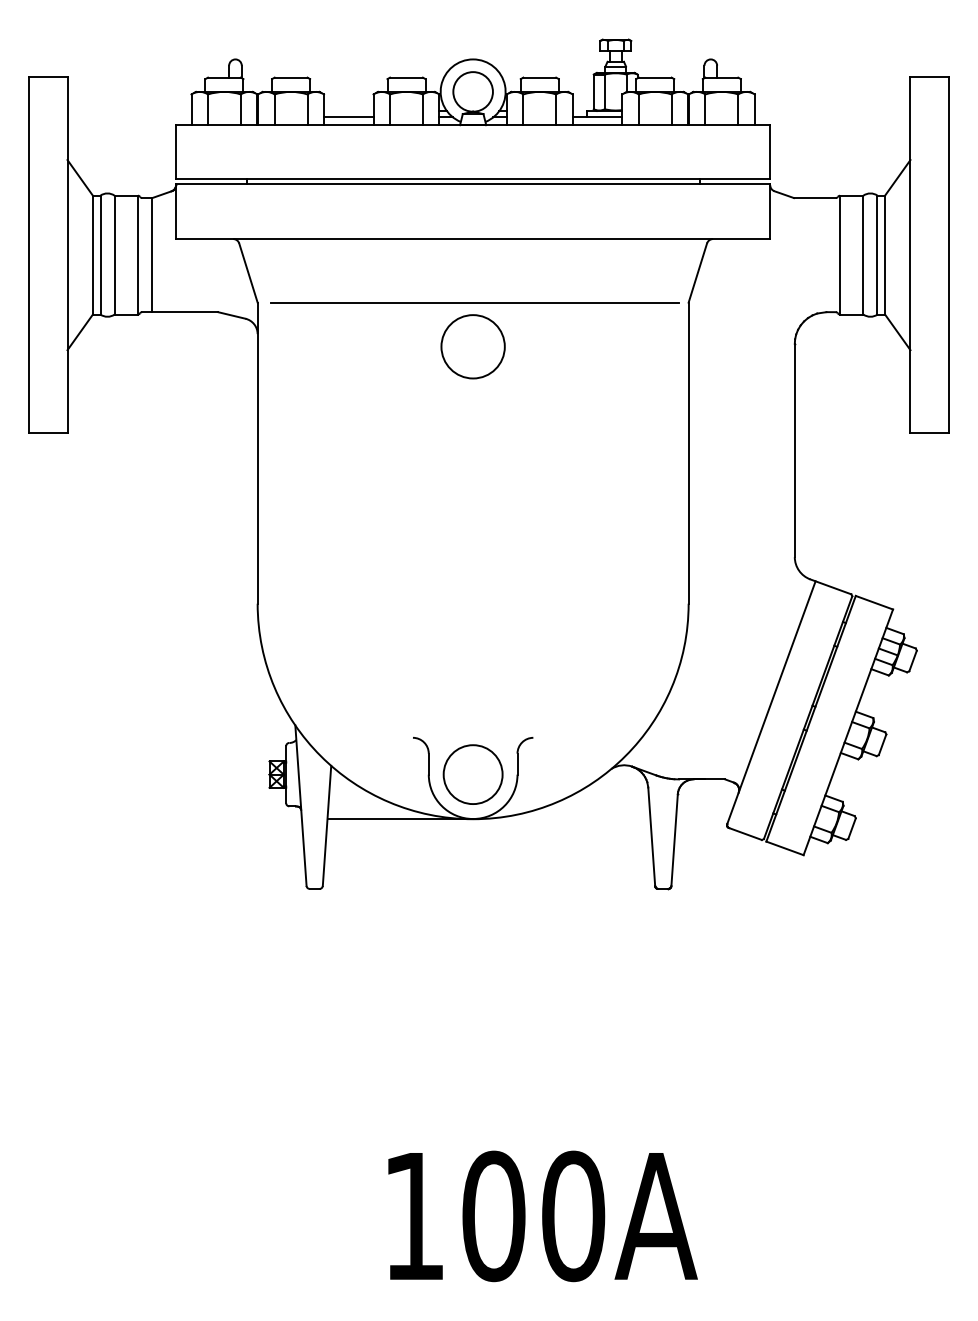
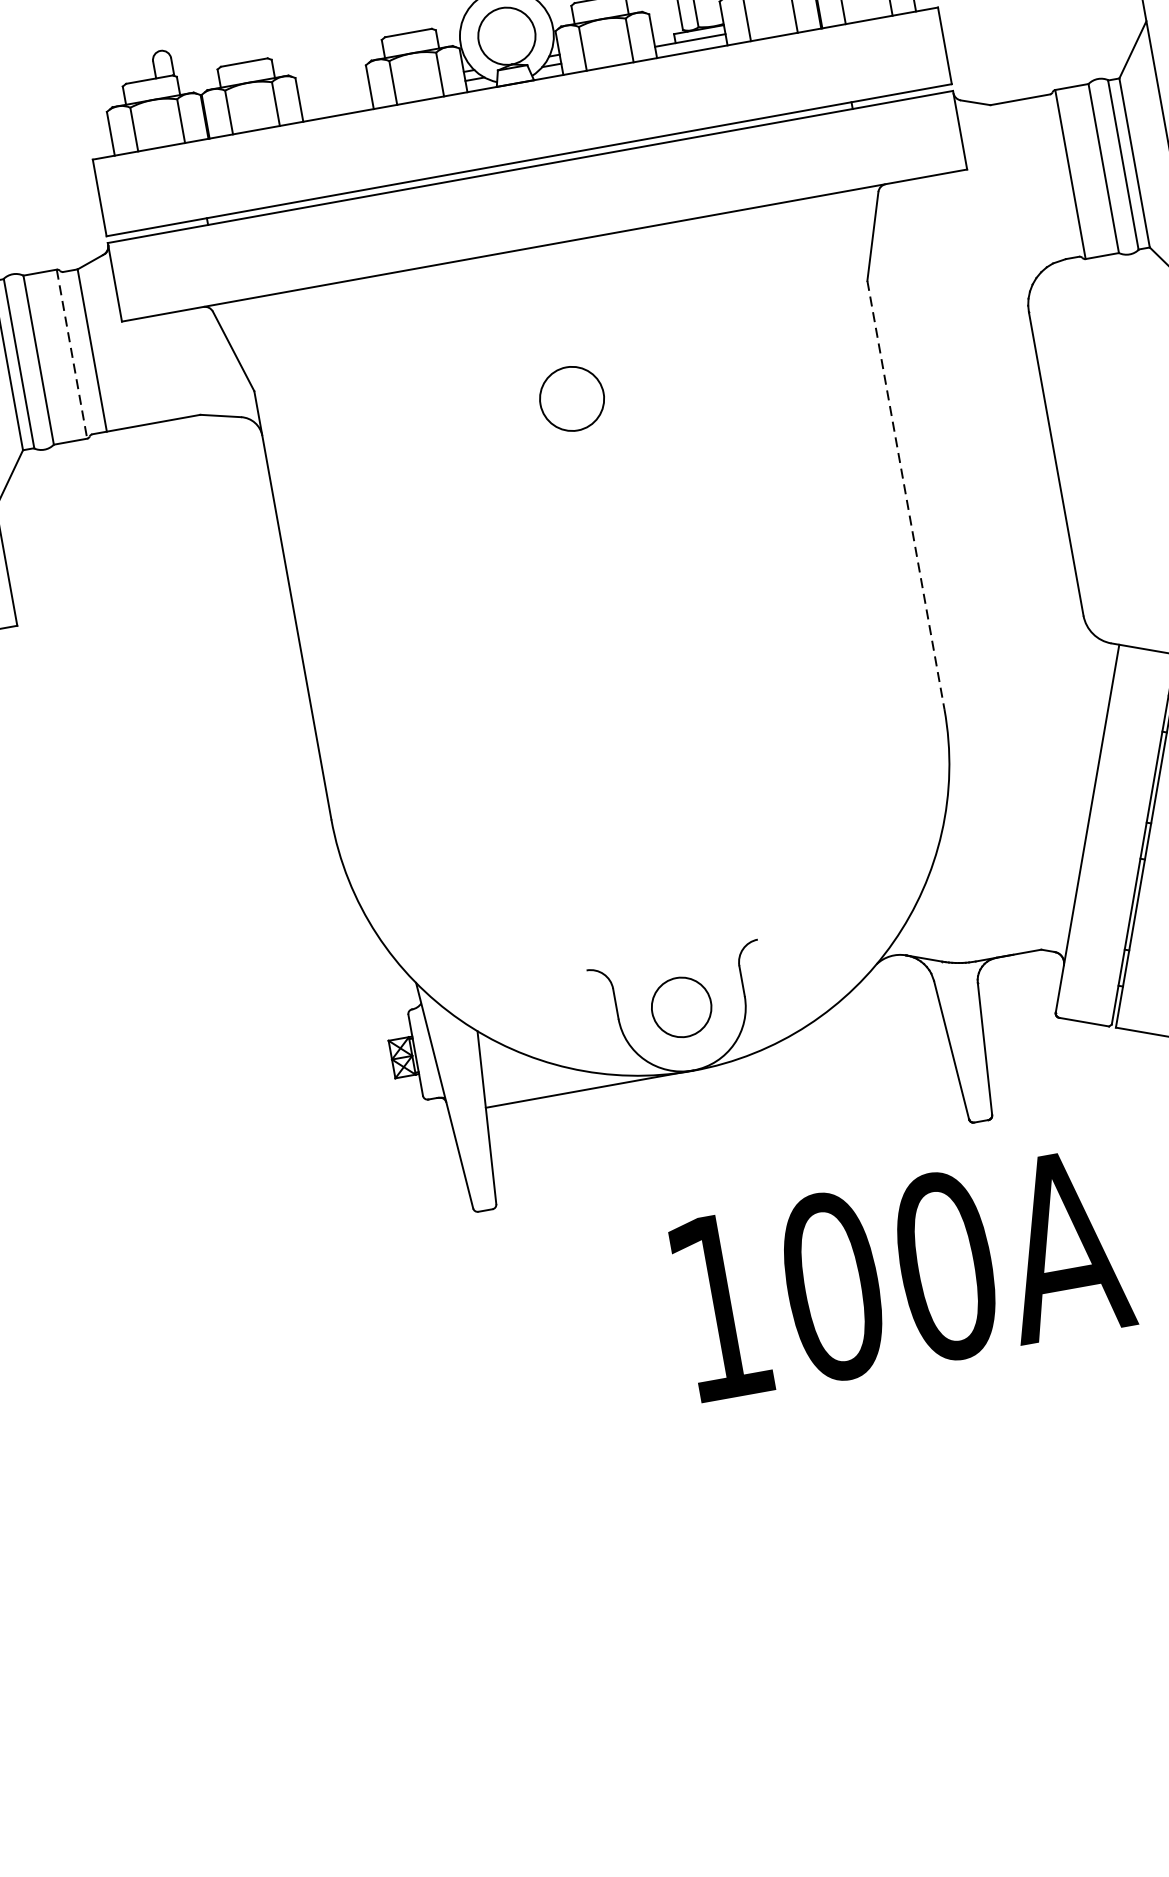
line: (348, 117) -> (336, 104), removed
line: (138, 255) -> (72, 354), solid -> dashed
line: (474, 302) -> (562, 335), removed
circle: (472, 346) -> (571, 398), size x0.7
line: (688, 453) -> (905, 495), solid -> dashed
circle: (472, 774) -> (680, 1007), size x0.7
text: (542, 1216) -> (902, 1274), moved

